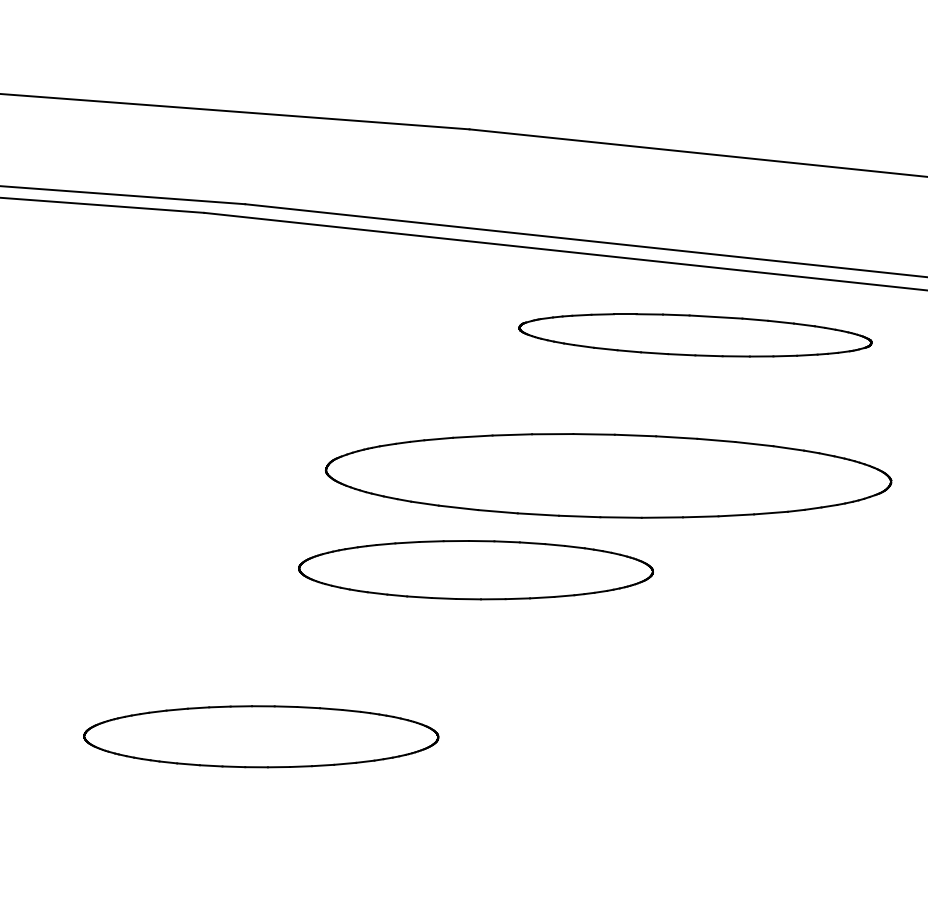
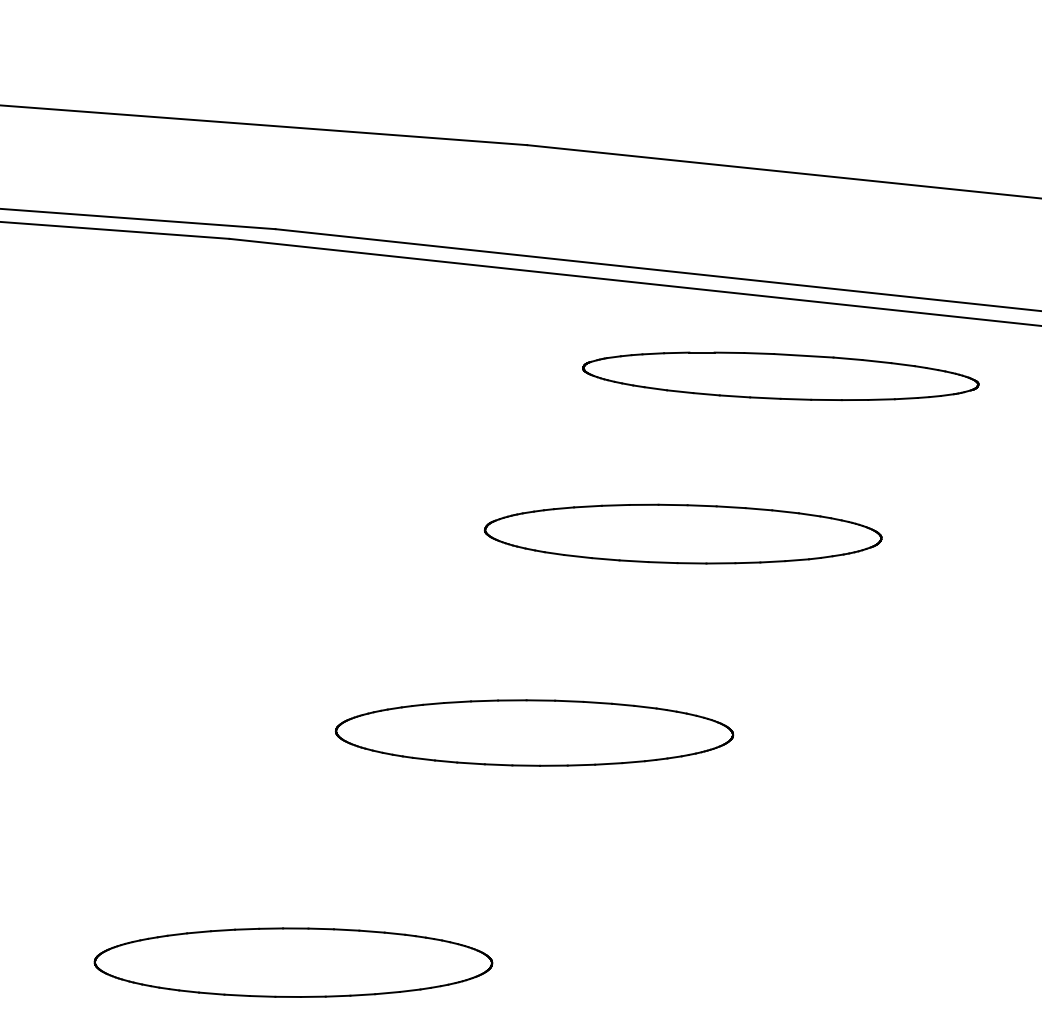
part: (608, 475) -> (683, 533), size x0.62
part: (475, 570) -> (533, 733), moved
part: (261, 736) -> (293, 962), moved

